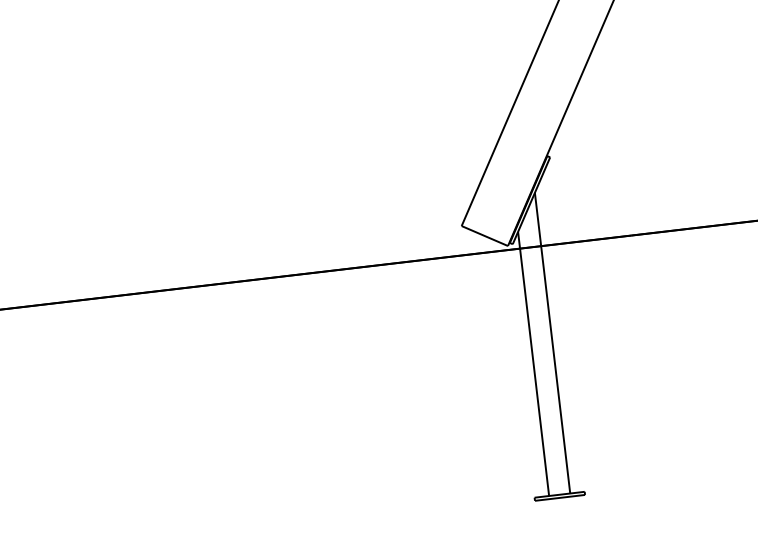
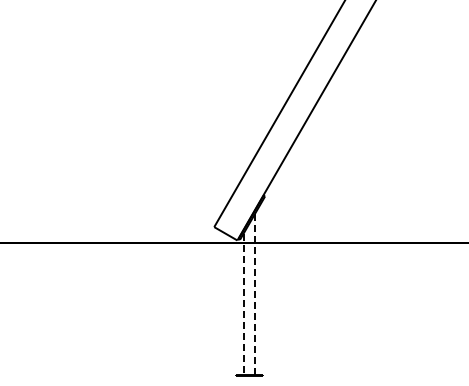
line: (551, 341) -> (254, 293), solid -> dashed
line: (533, 364) -> (243, 304), solid -> dashed

